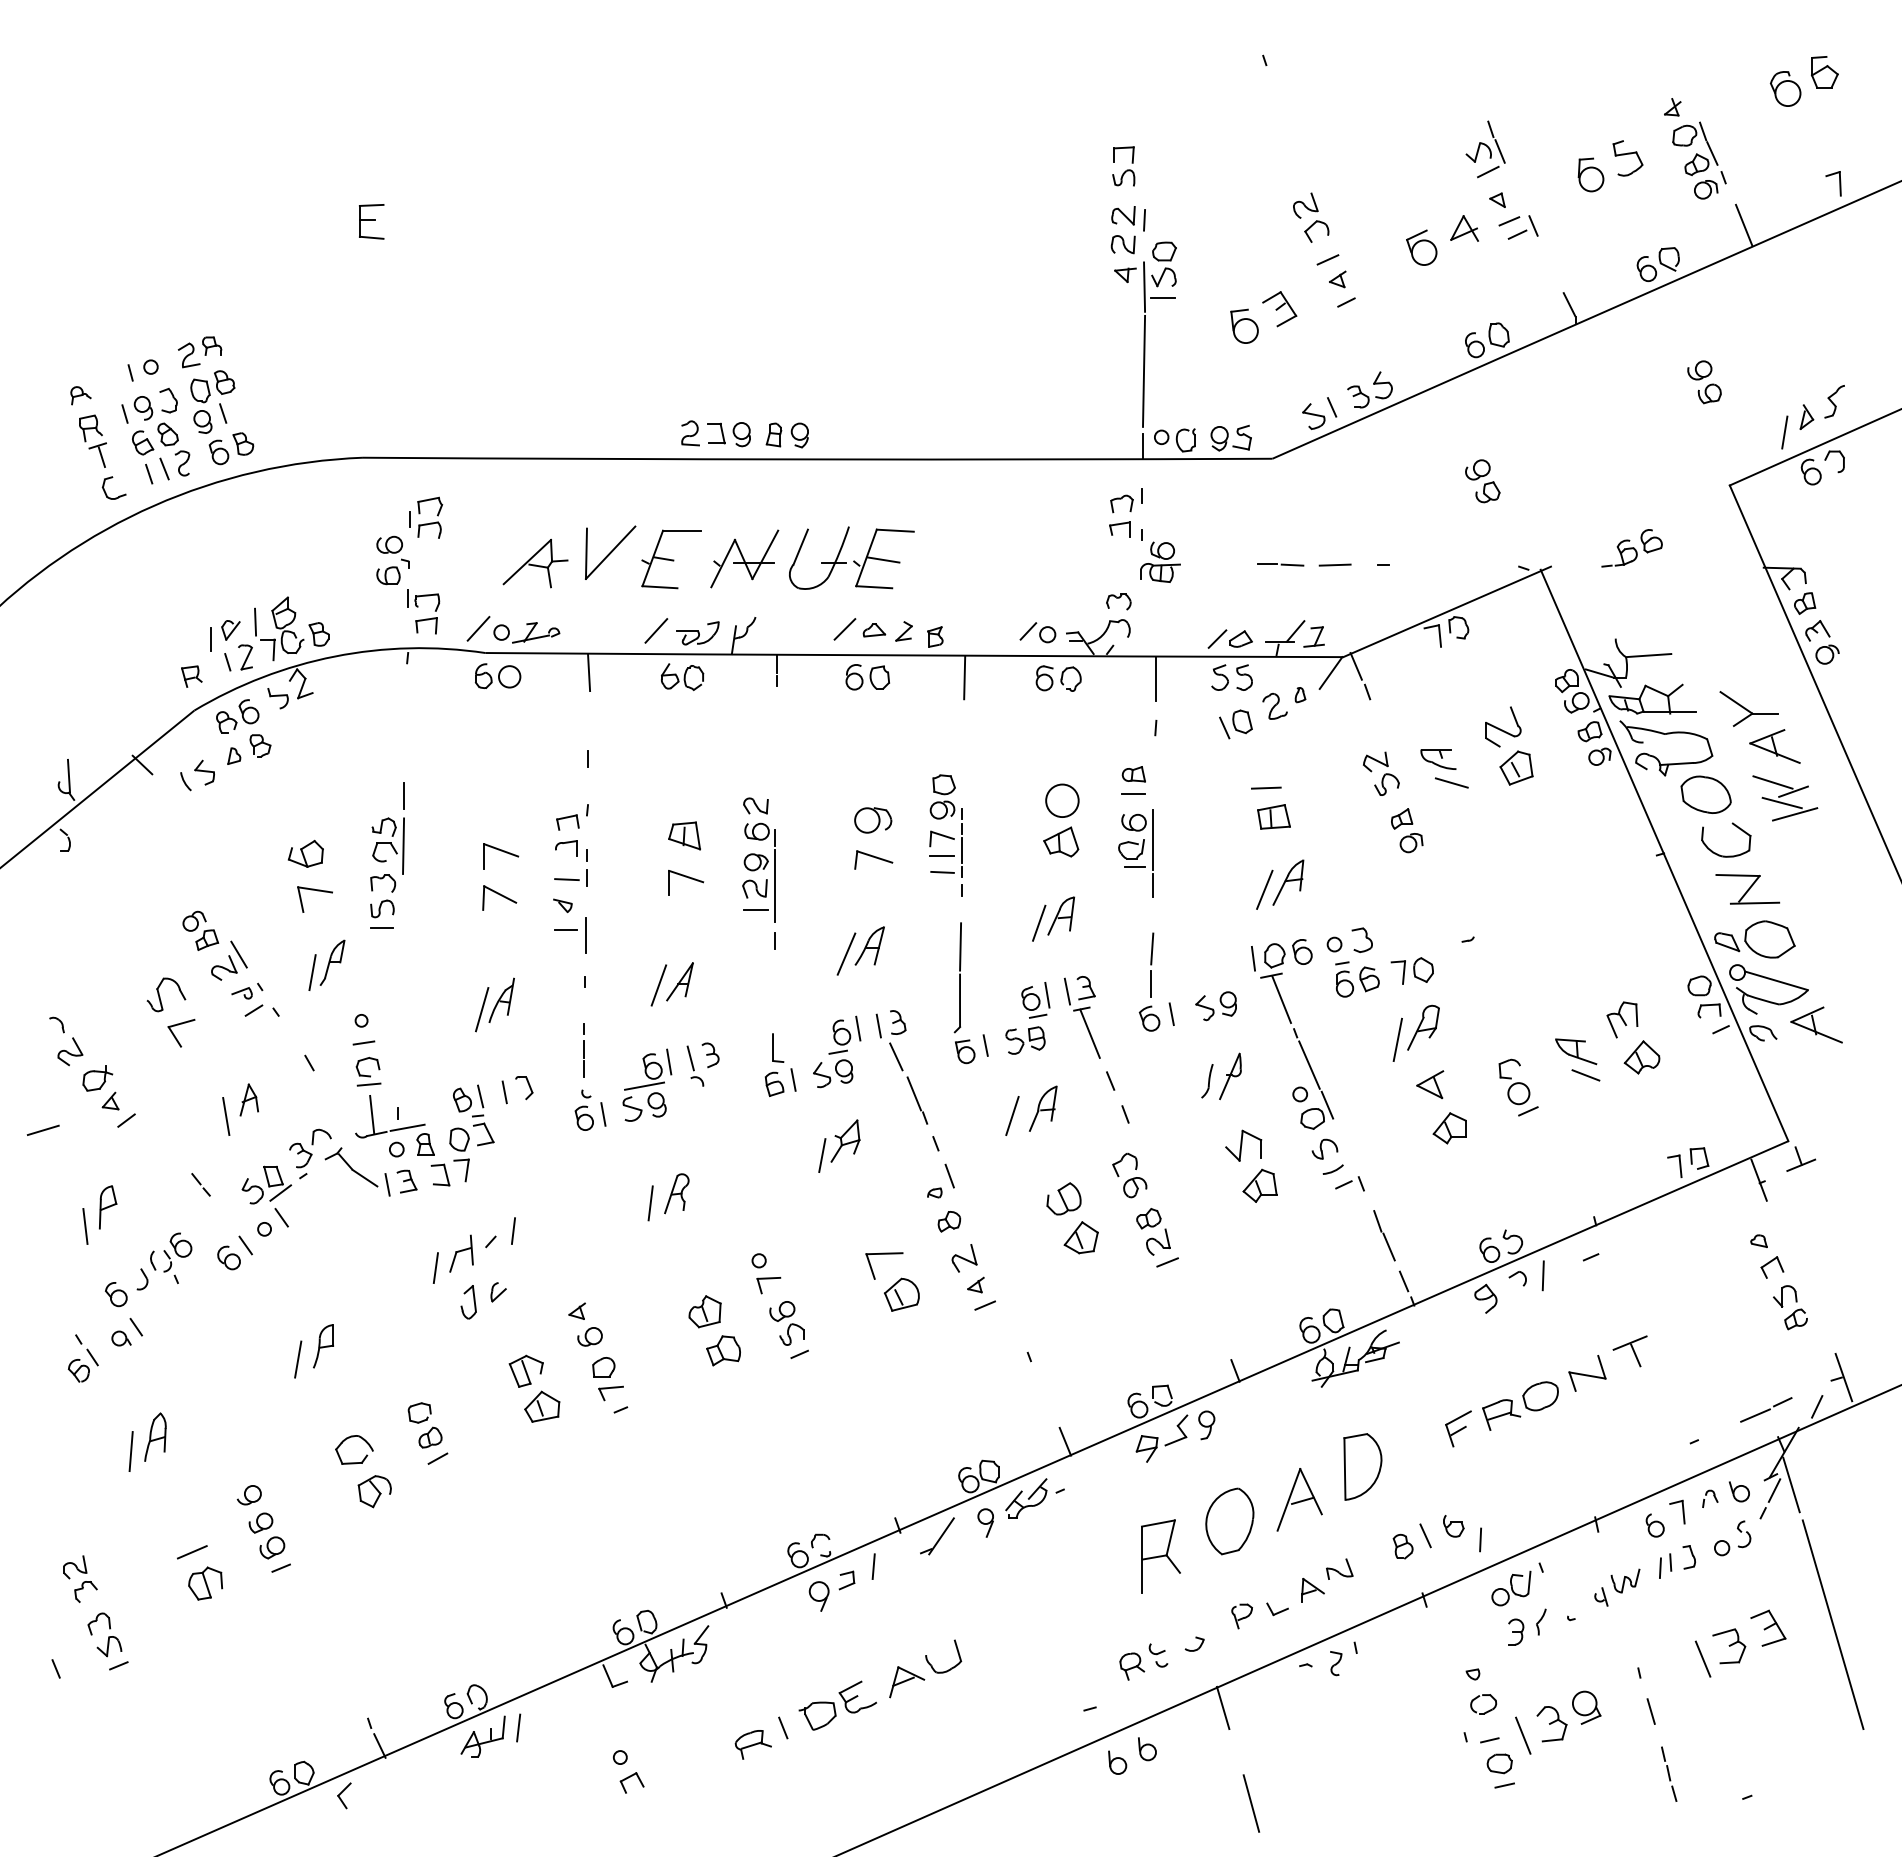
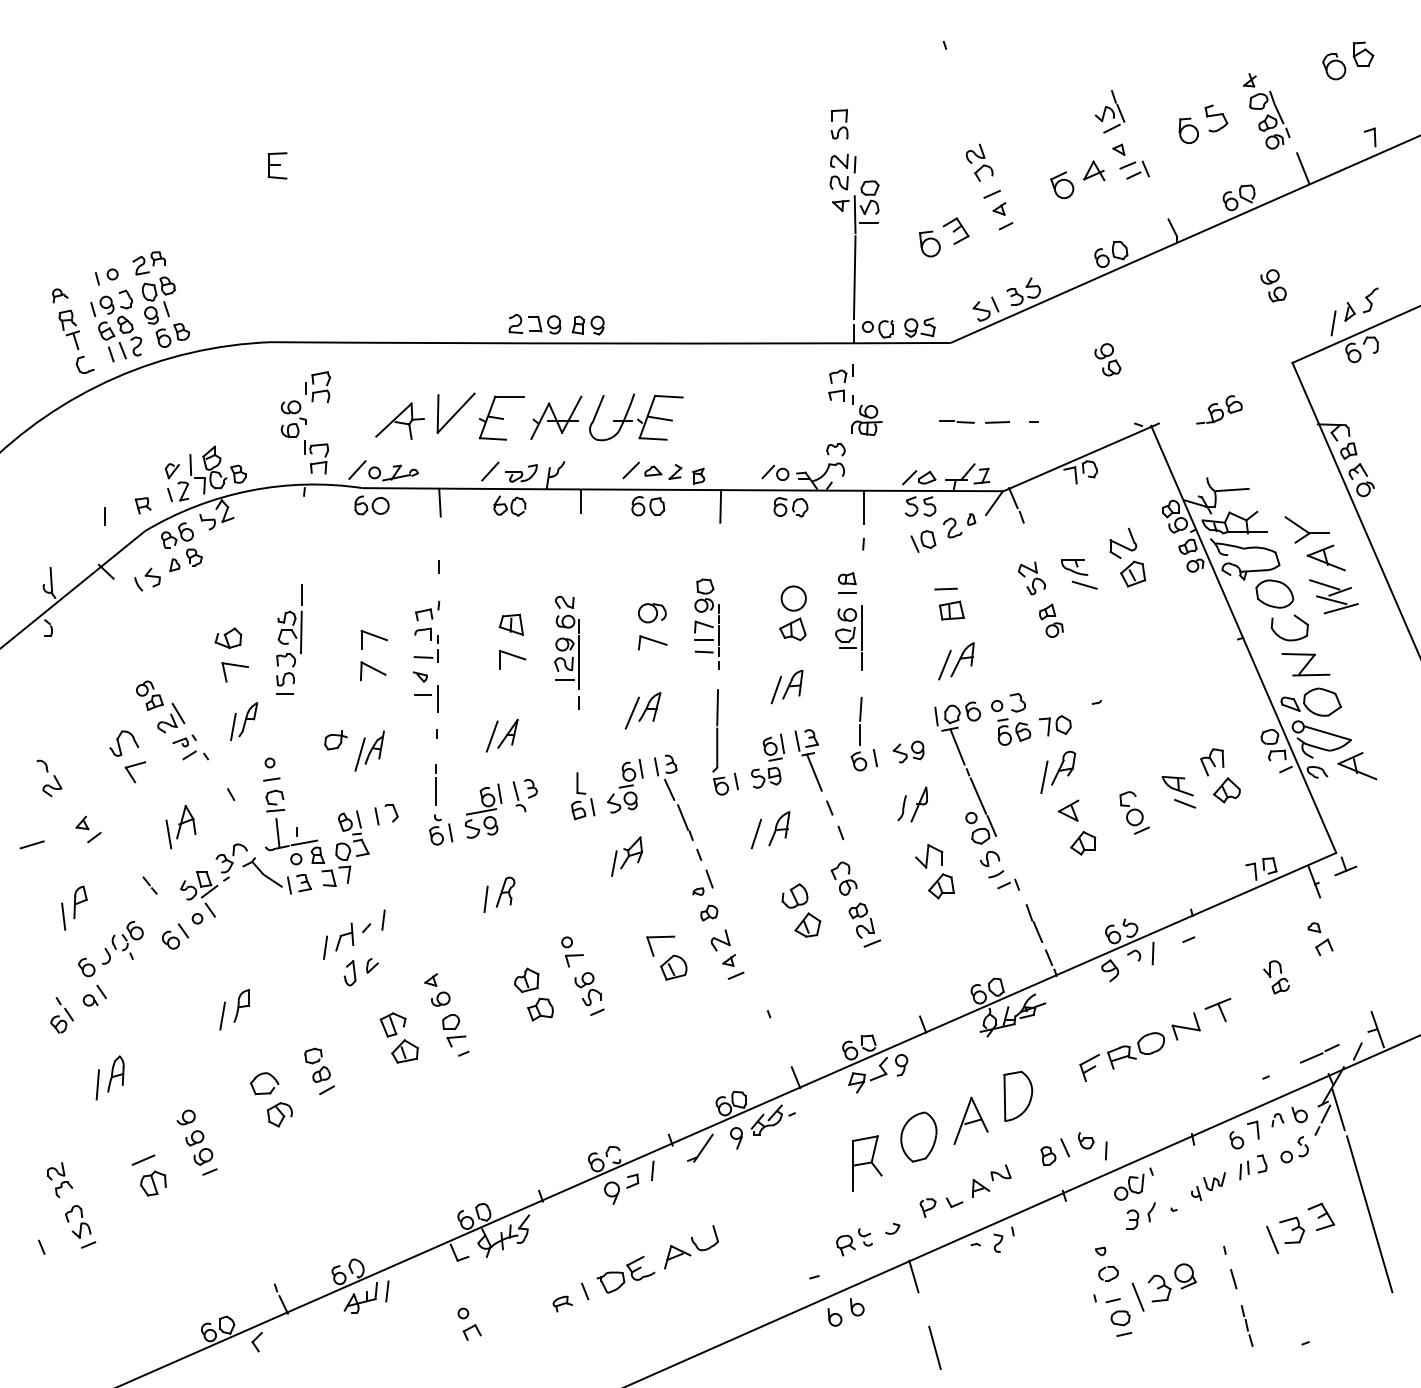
line: (210, 639) -> (104, 516), moved
part: (97, 1078) -> (335, 740), moved
part: (248, 1099) -> (185, 821), size x1.4
part: (1790, 1307) -> (1276, 977), moved
part: (752, 1744) -> (562, 1303), size x0.7

